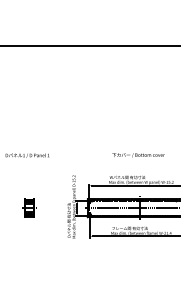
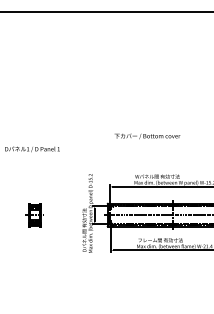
text: (138, 155) -> (147, 136), moved

